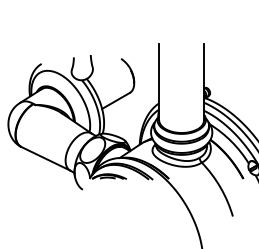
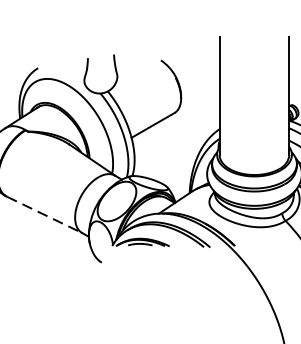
line: (46, 159) -> (45, 215), solid -> dashed

